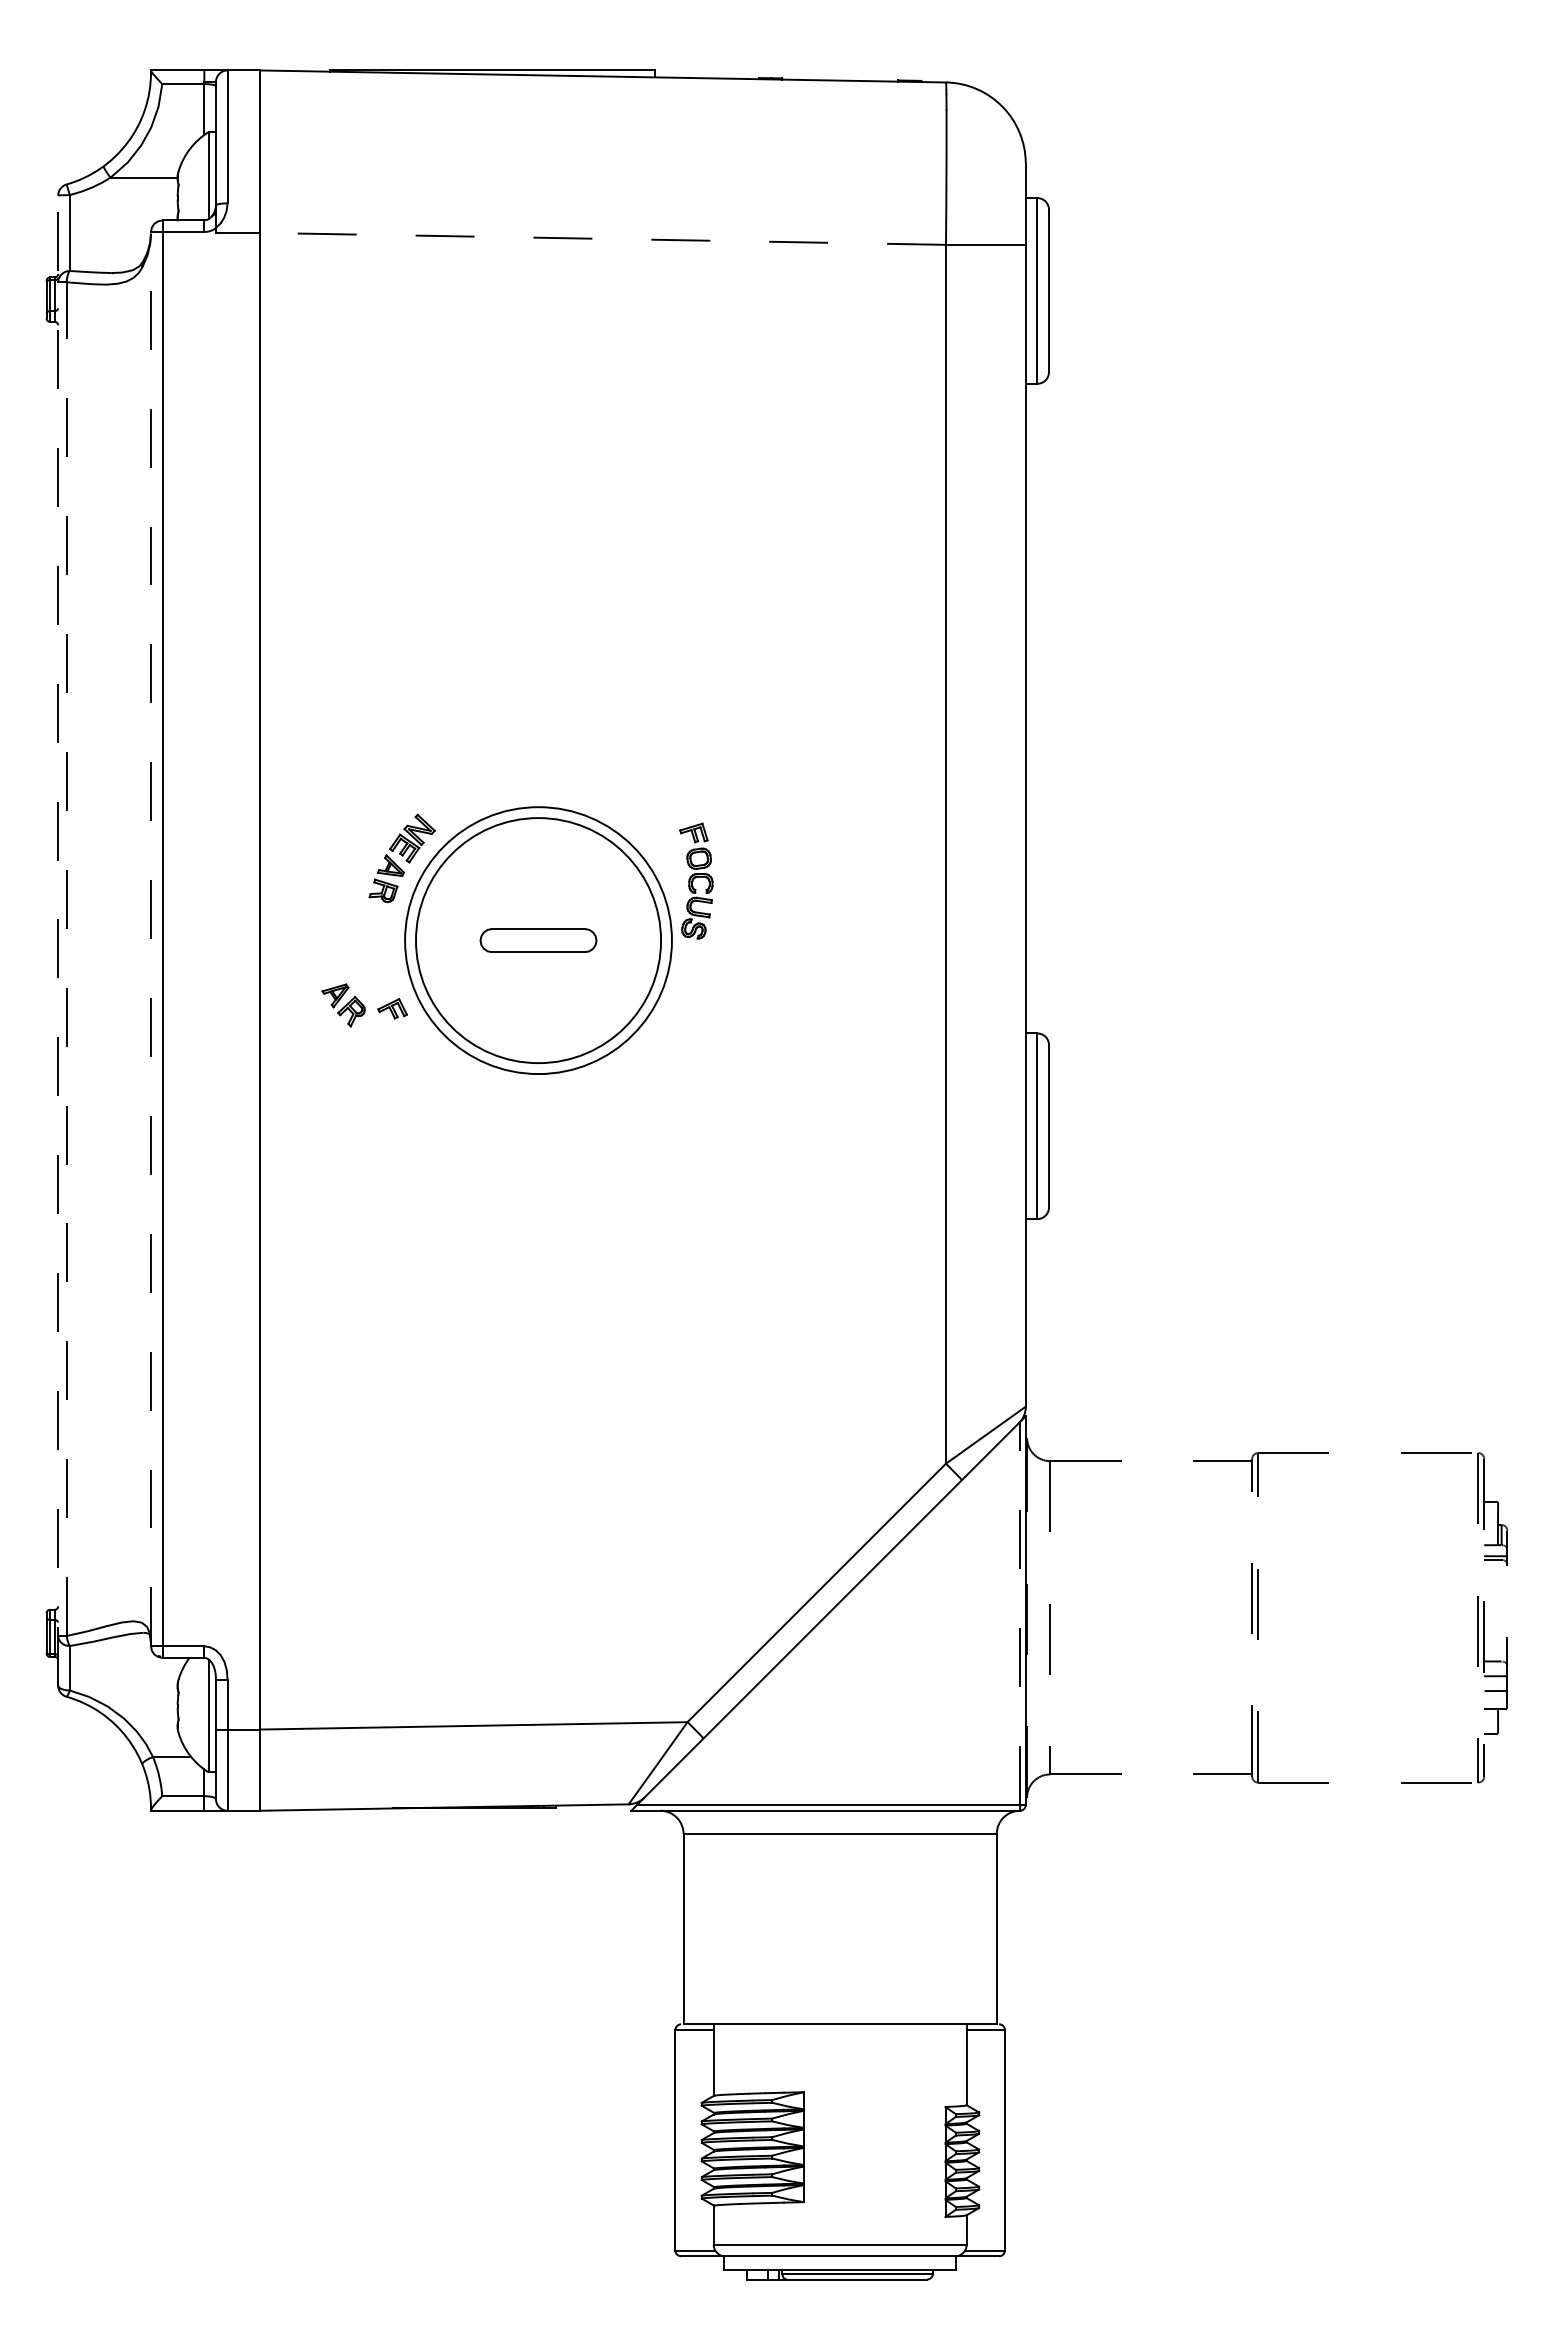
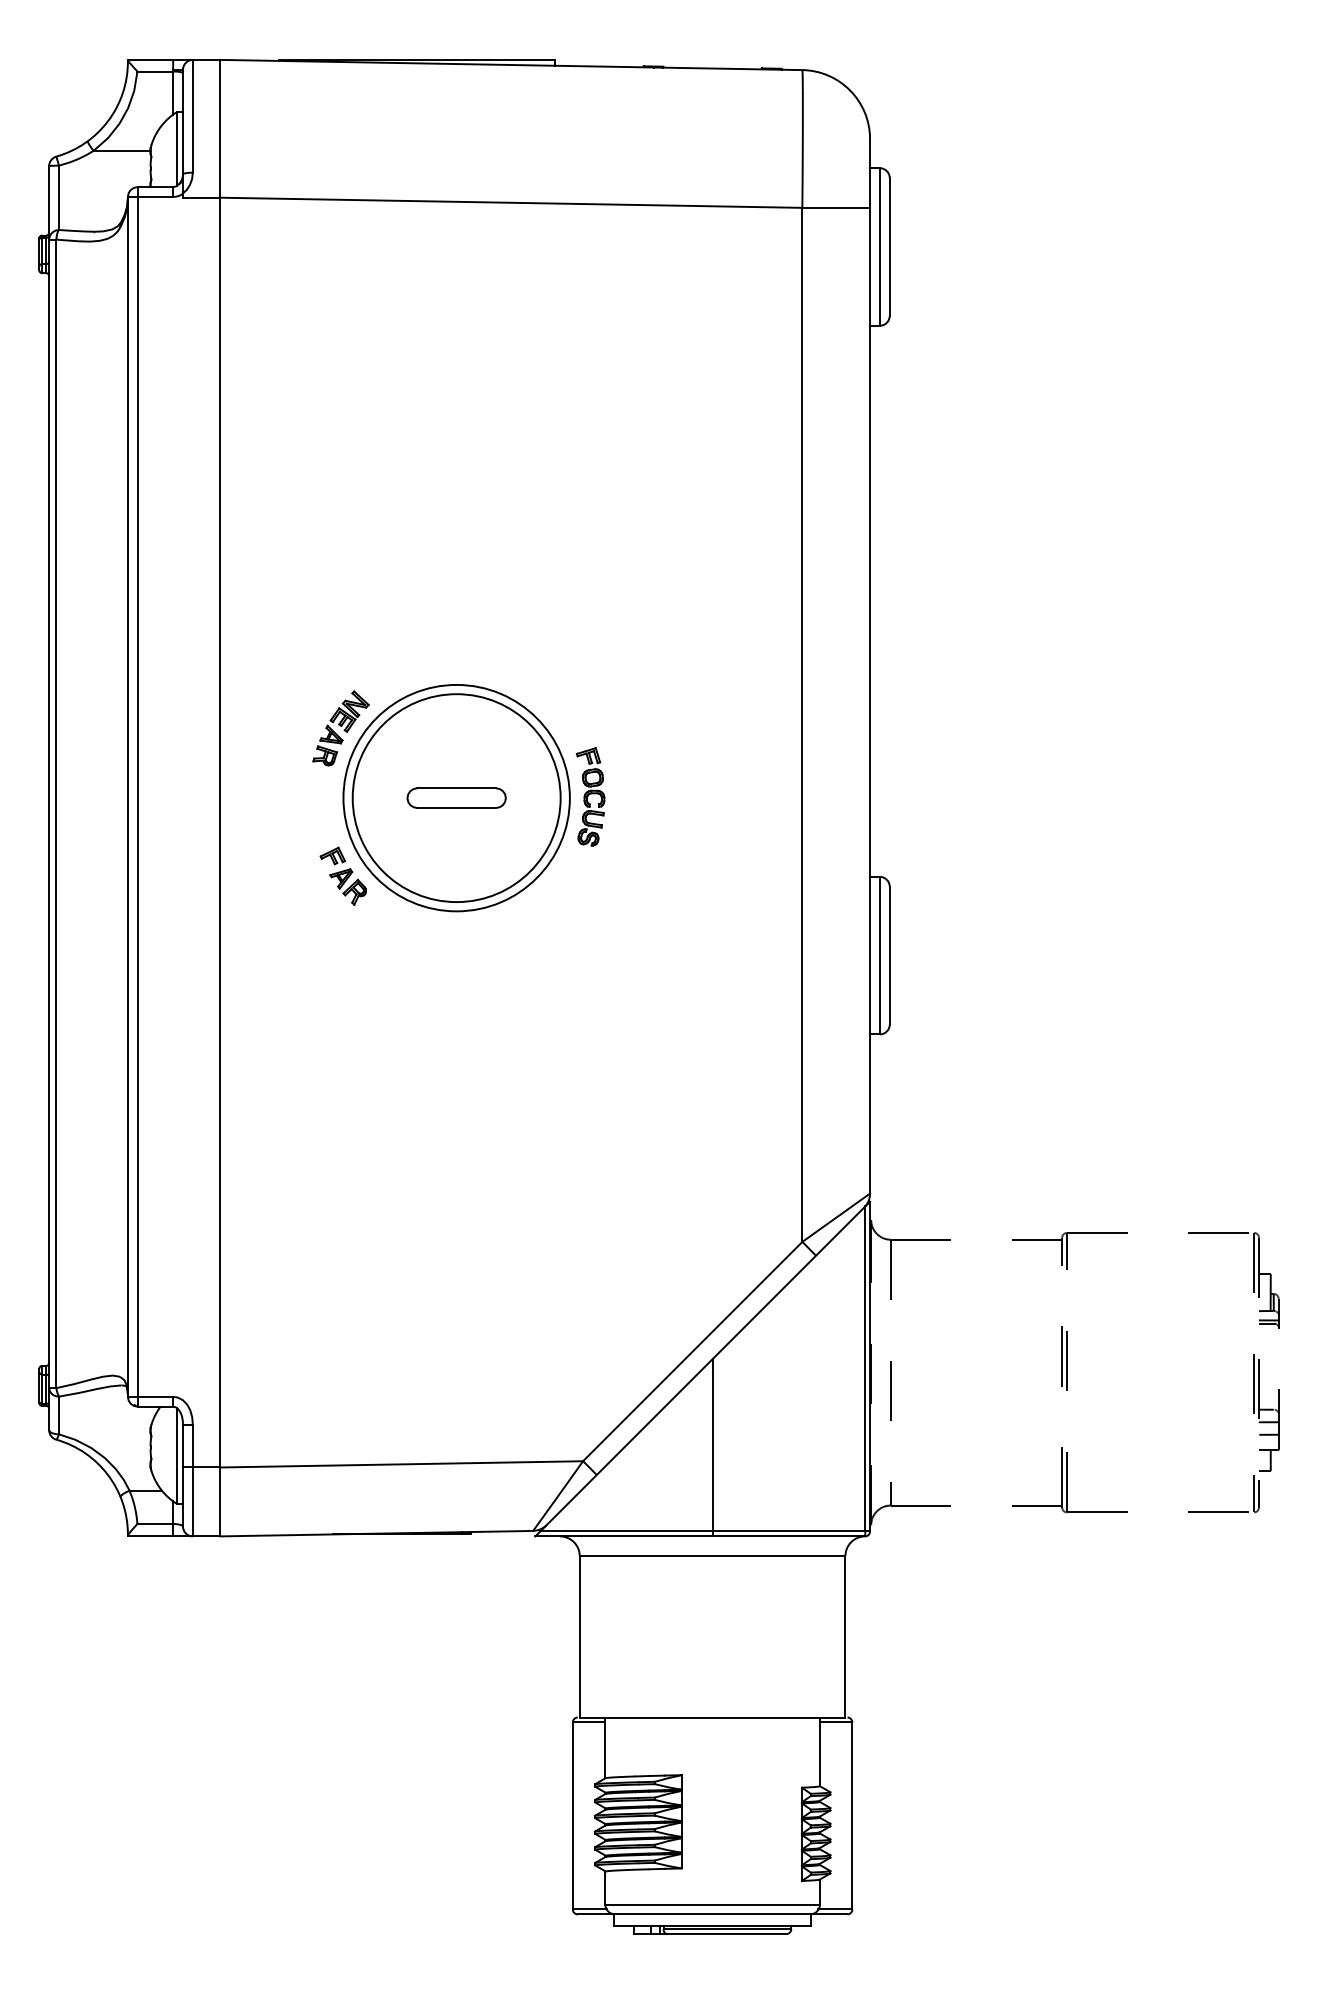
line: (602, 238) -> (510, 202), dashed -> solid
part: (696, 880) -> (590, 796), moved
line: (151, 938) -> (128, 796), dashed -> solid
line: (58, 940) -> (49, 798), dashed -> solid
line: (66, 959) -> (56, 814), dashed -> solid
part: (343, 1005) -> (348, 887), moved
line: (1020, 1613) -> (865, 1369), dashed -> solid
line: (840, 1705) -> (712, 1447), added

